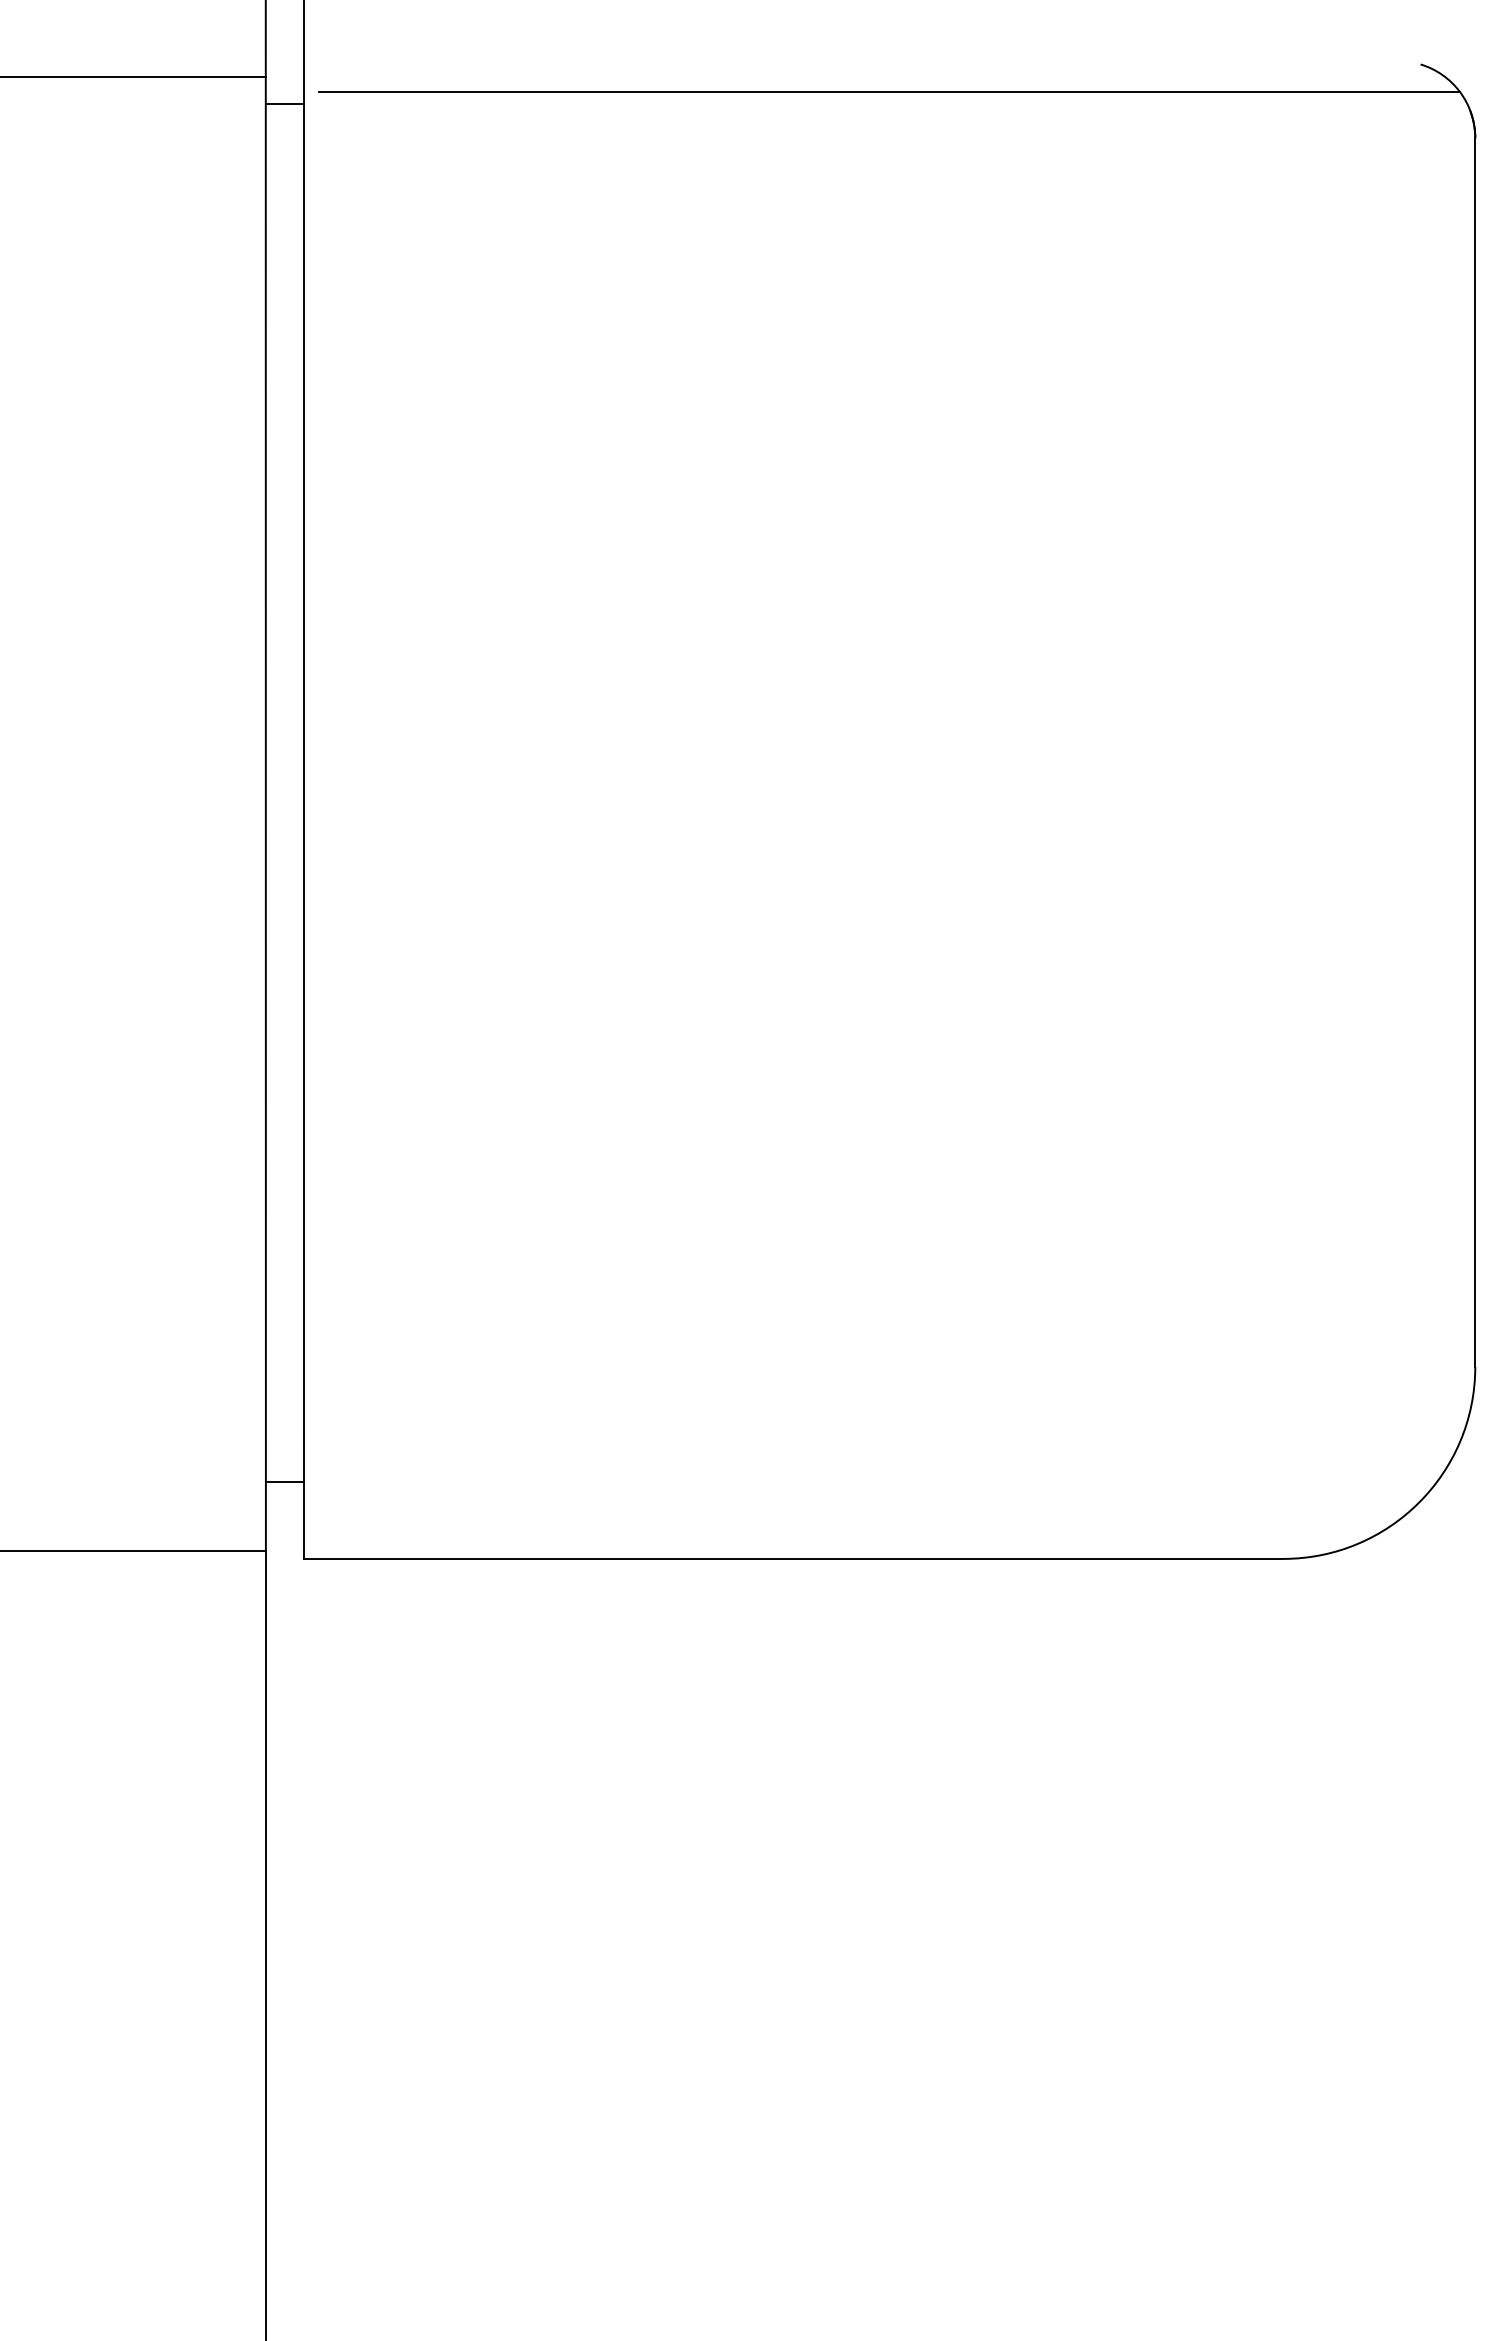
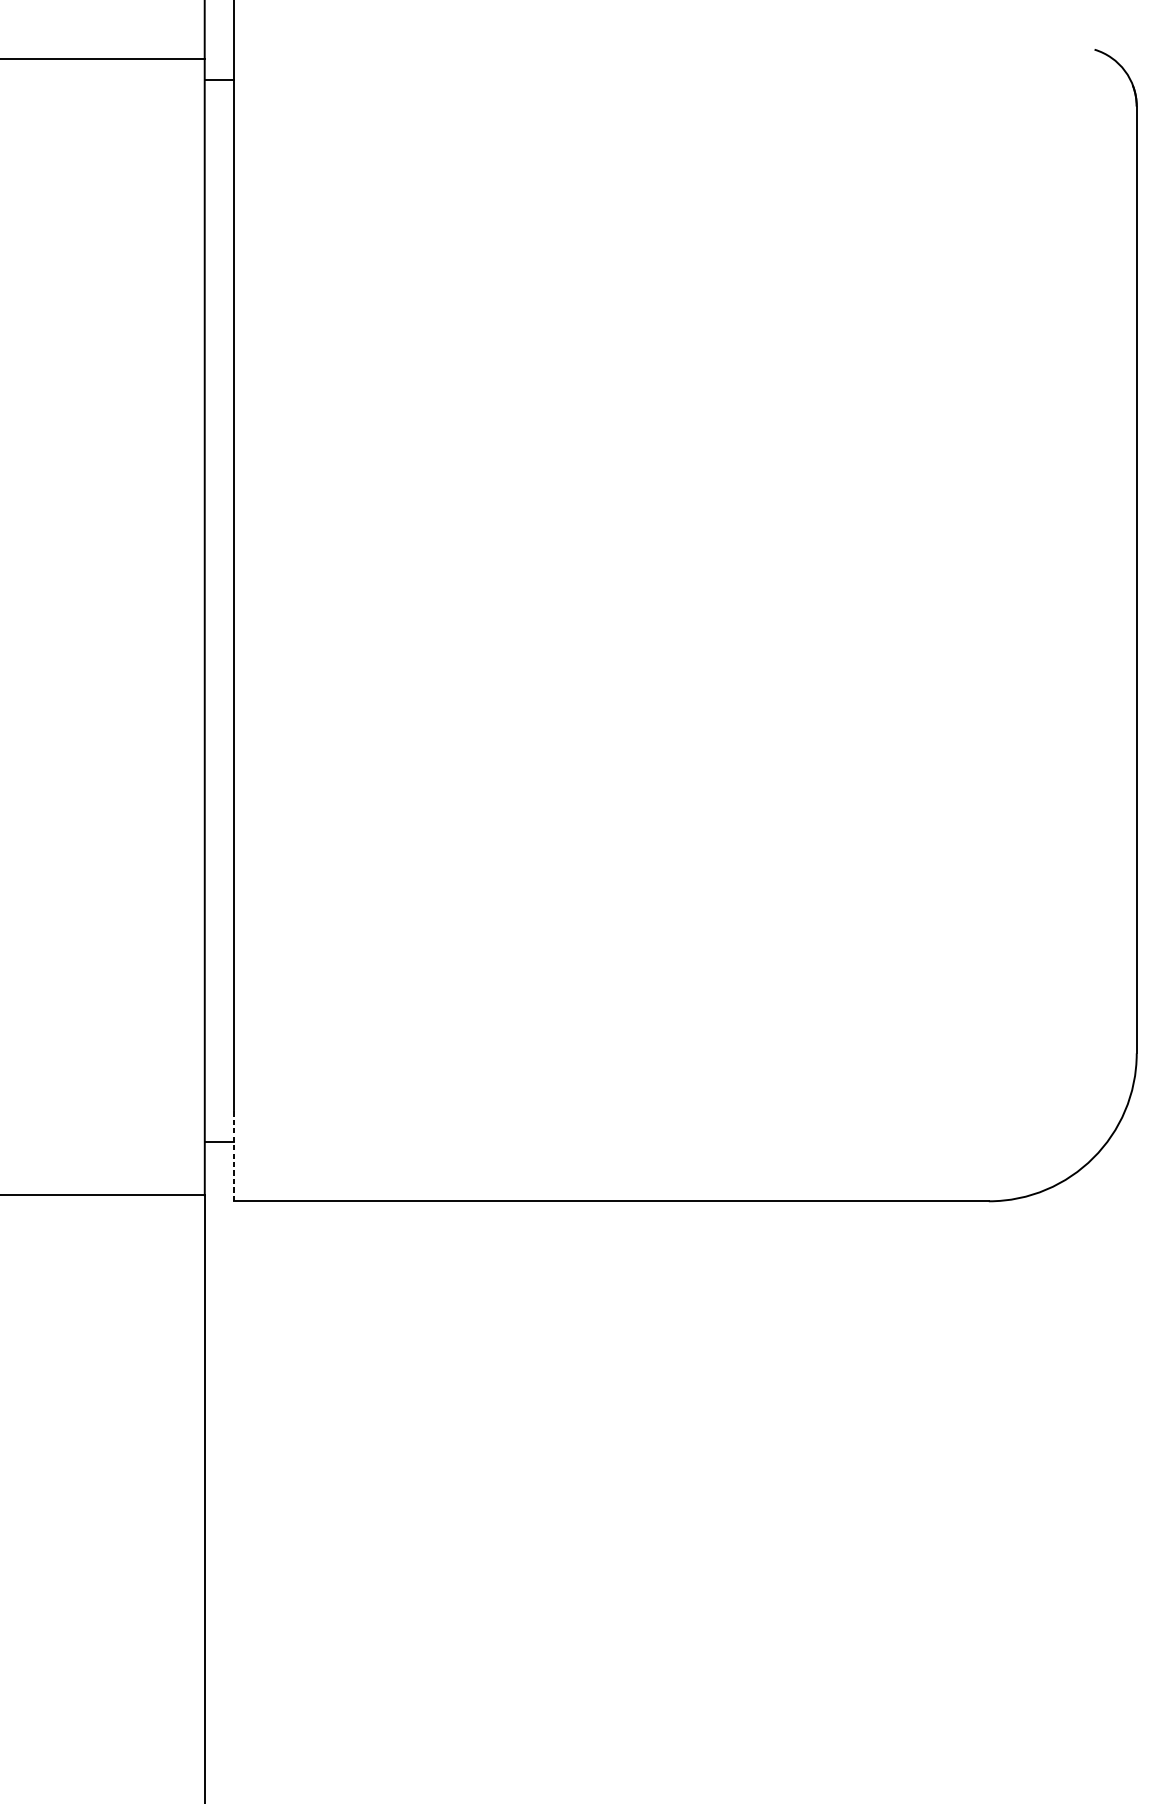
line: (889, 92) -> (685, 71), removed
line: (304, 1499) -> (234, 1155), solid -> dashed

